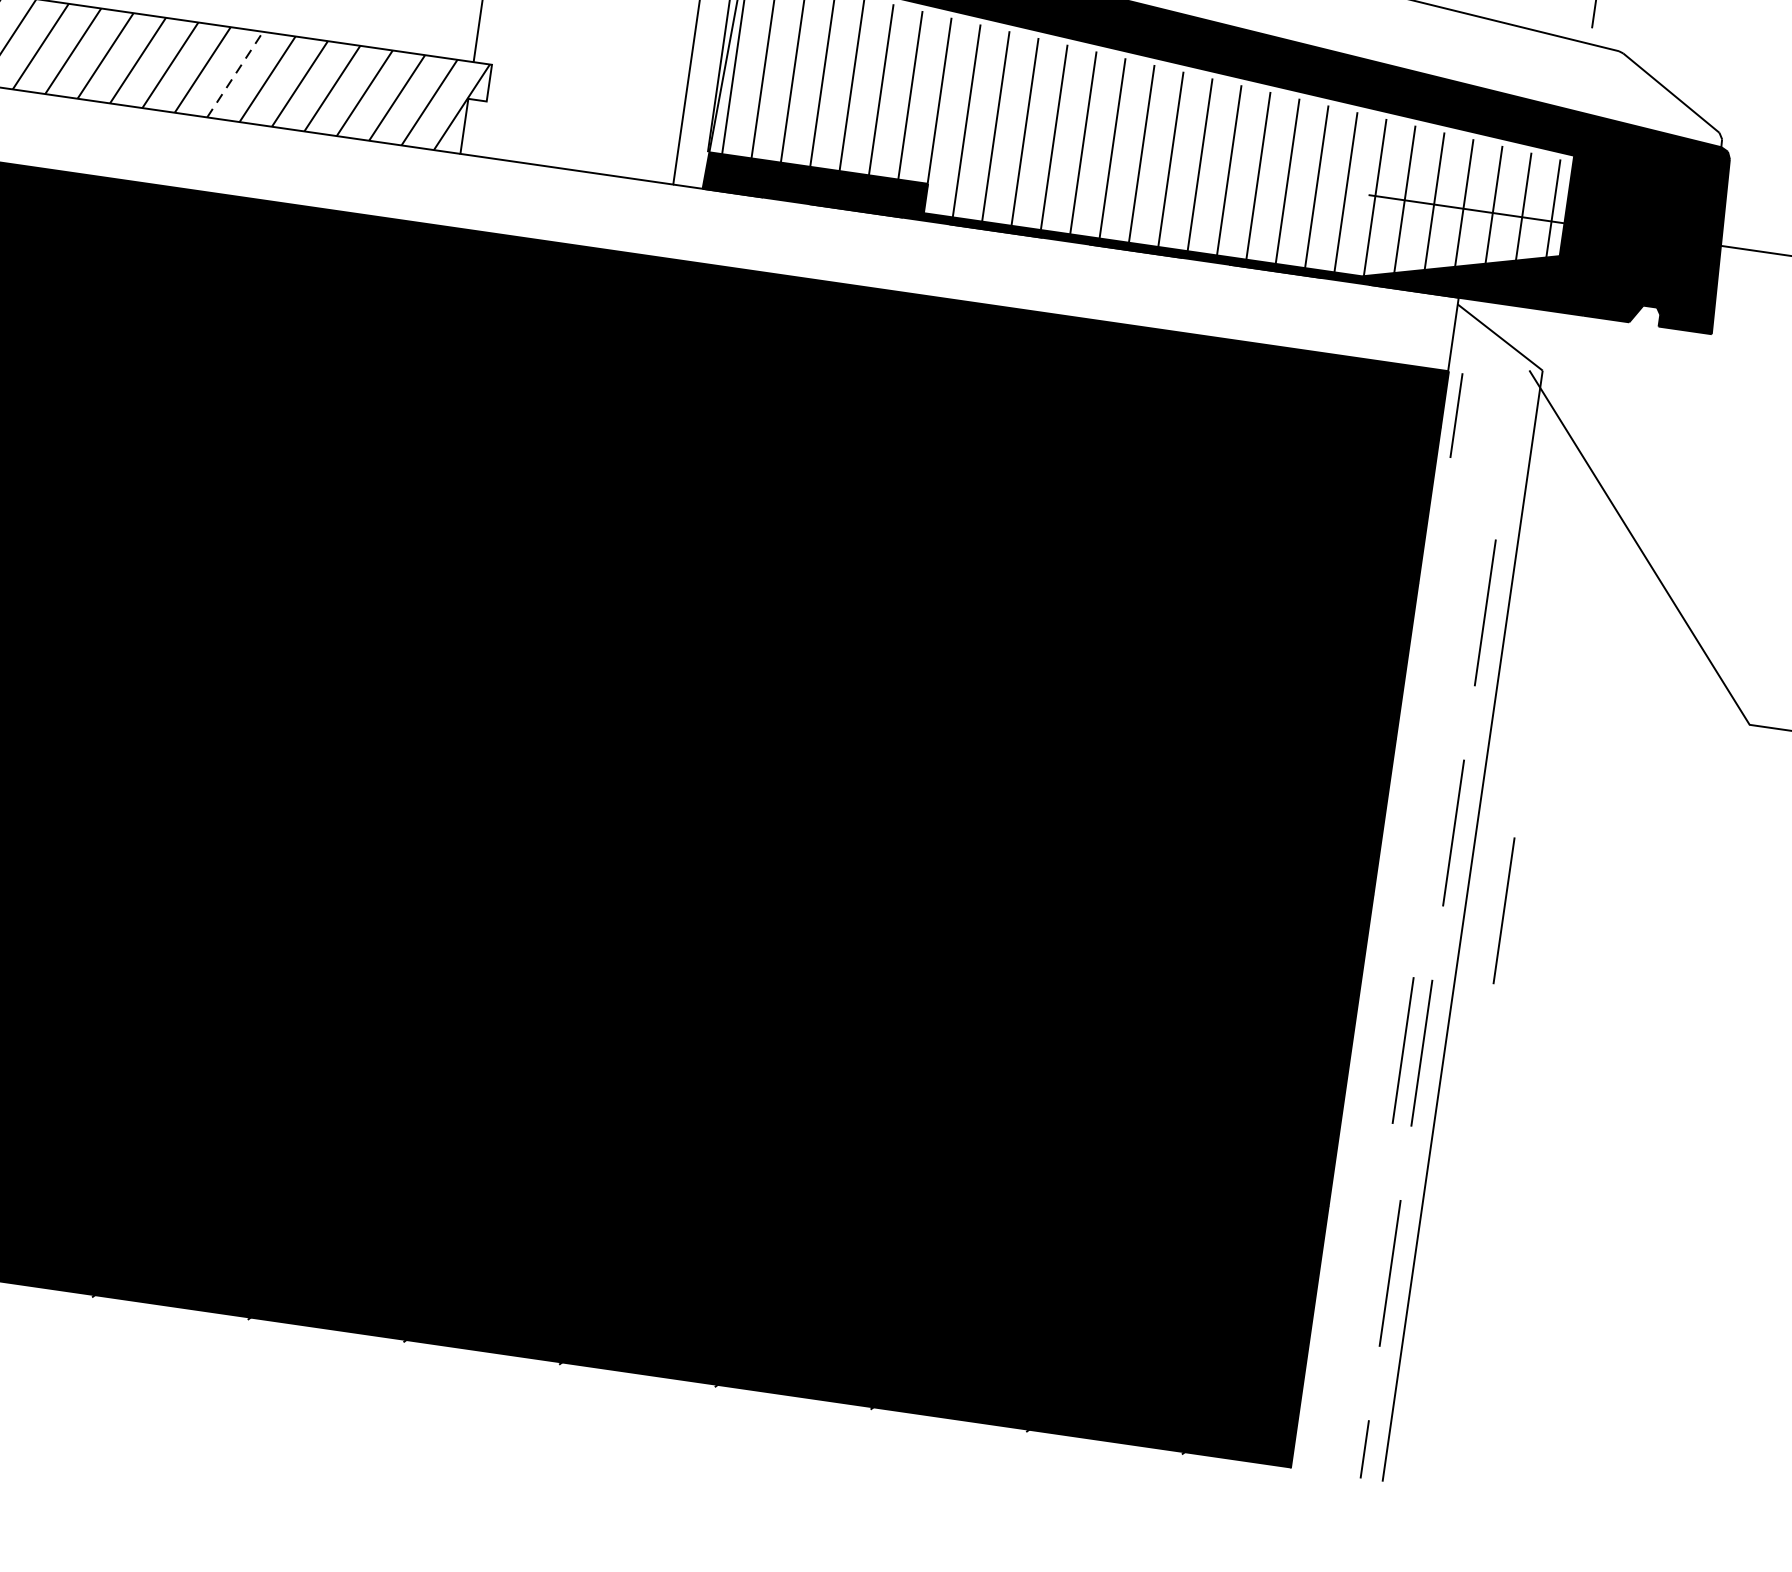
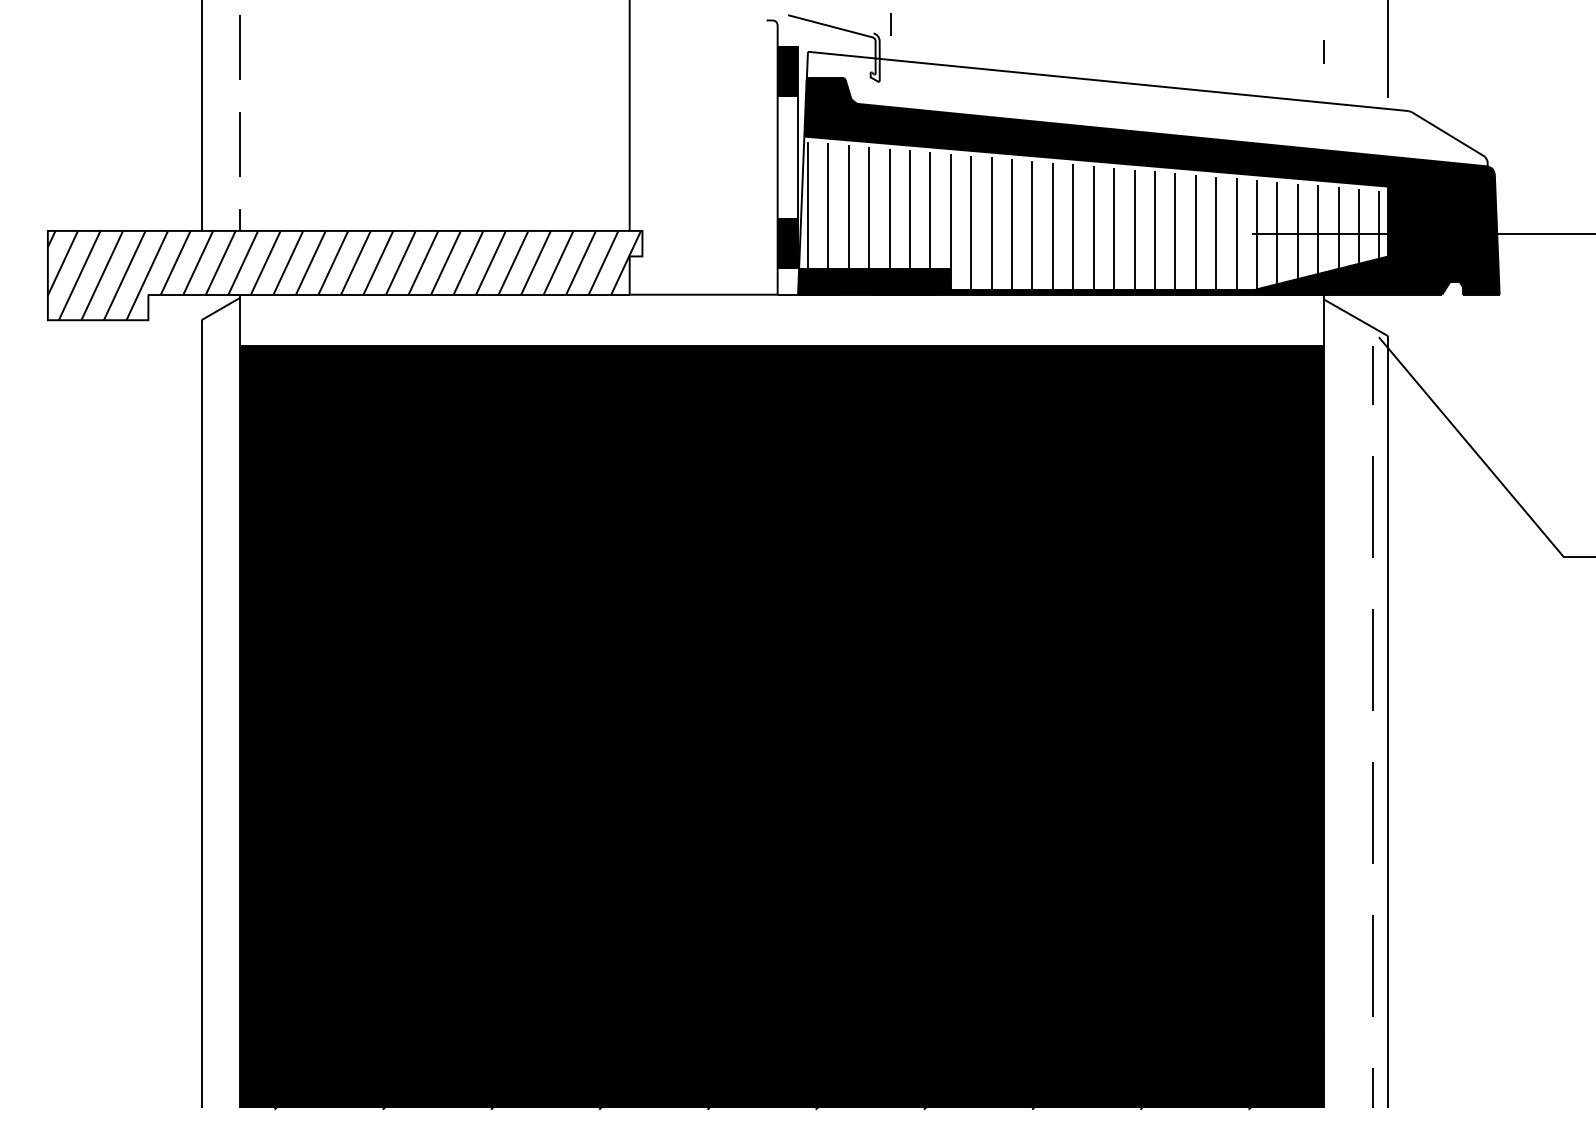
line: (235, 74) -> (468, 262), dashed -> solid
fill: (698, 112) -> (787, 243), added
line: (1456, 415) -> (1372, 375), moved
line: (1503, 910) -> (1414, 707), removed
line: (1402, 1049) -> (1359, 812), removed

